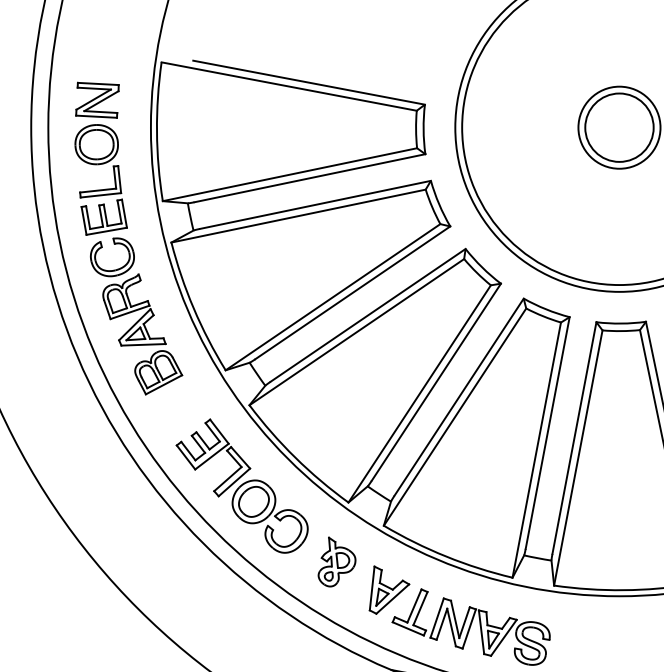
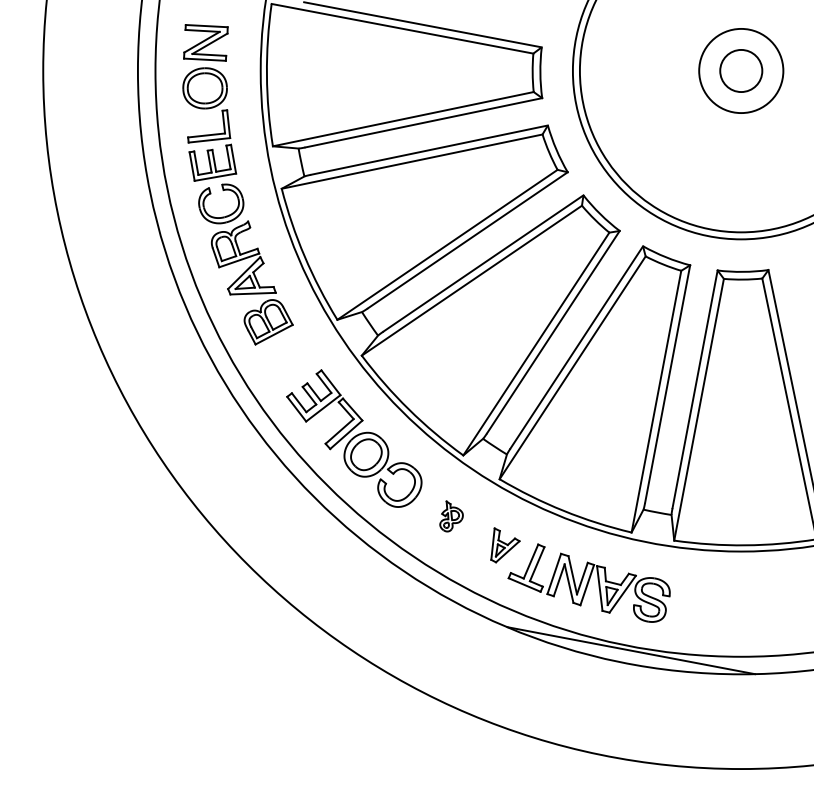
circle: (619, 127) -> (741, 70), size x0.6
part: (336, 562) -> (451, 516), size x0.6
part: (389, 590) -> (505, 545), size x0.7

